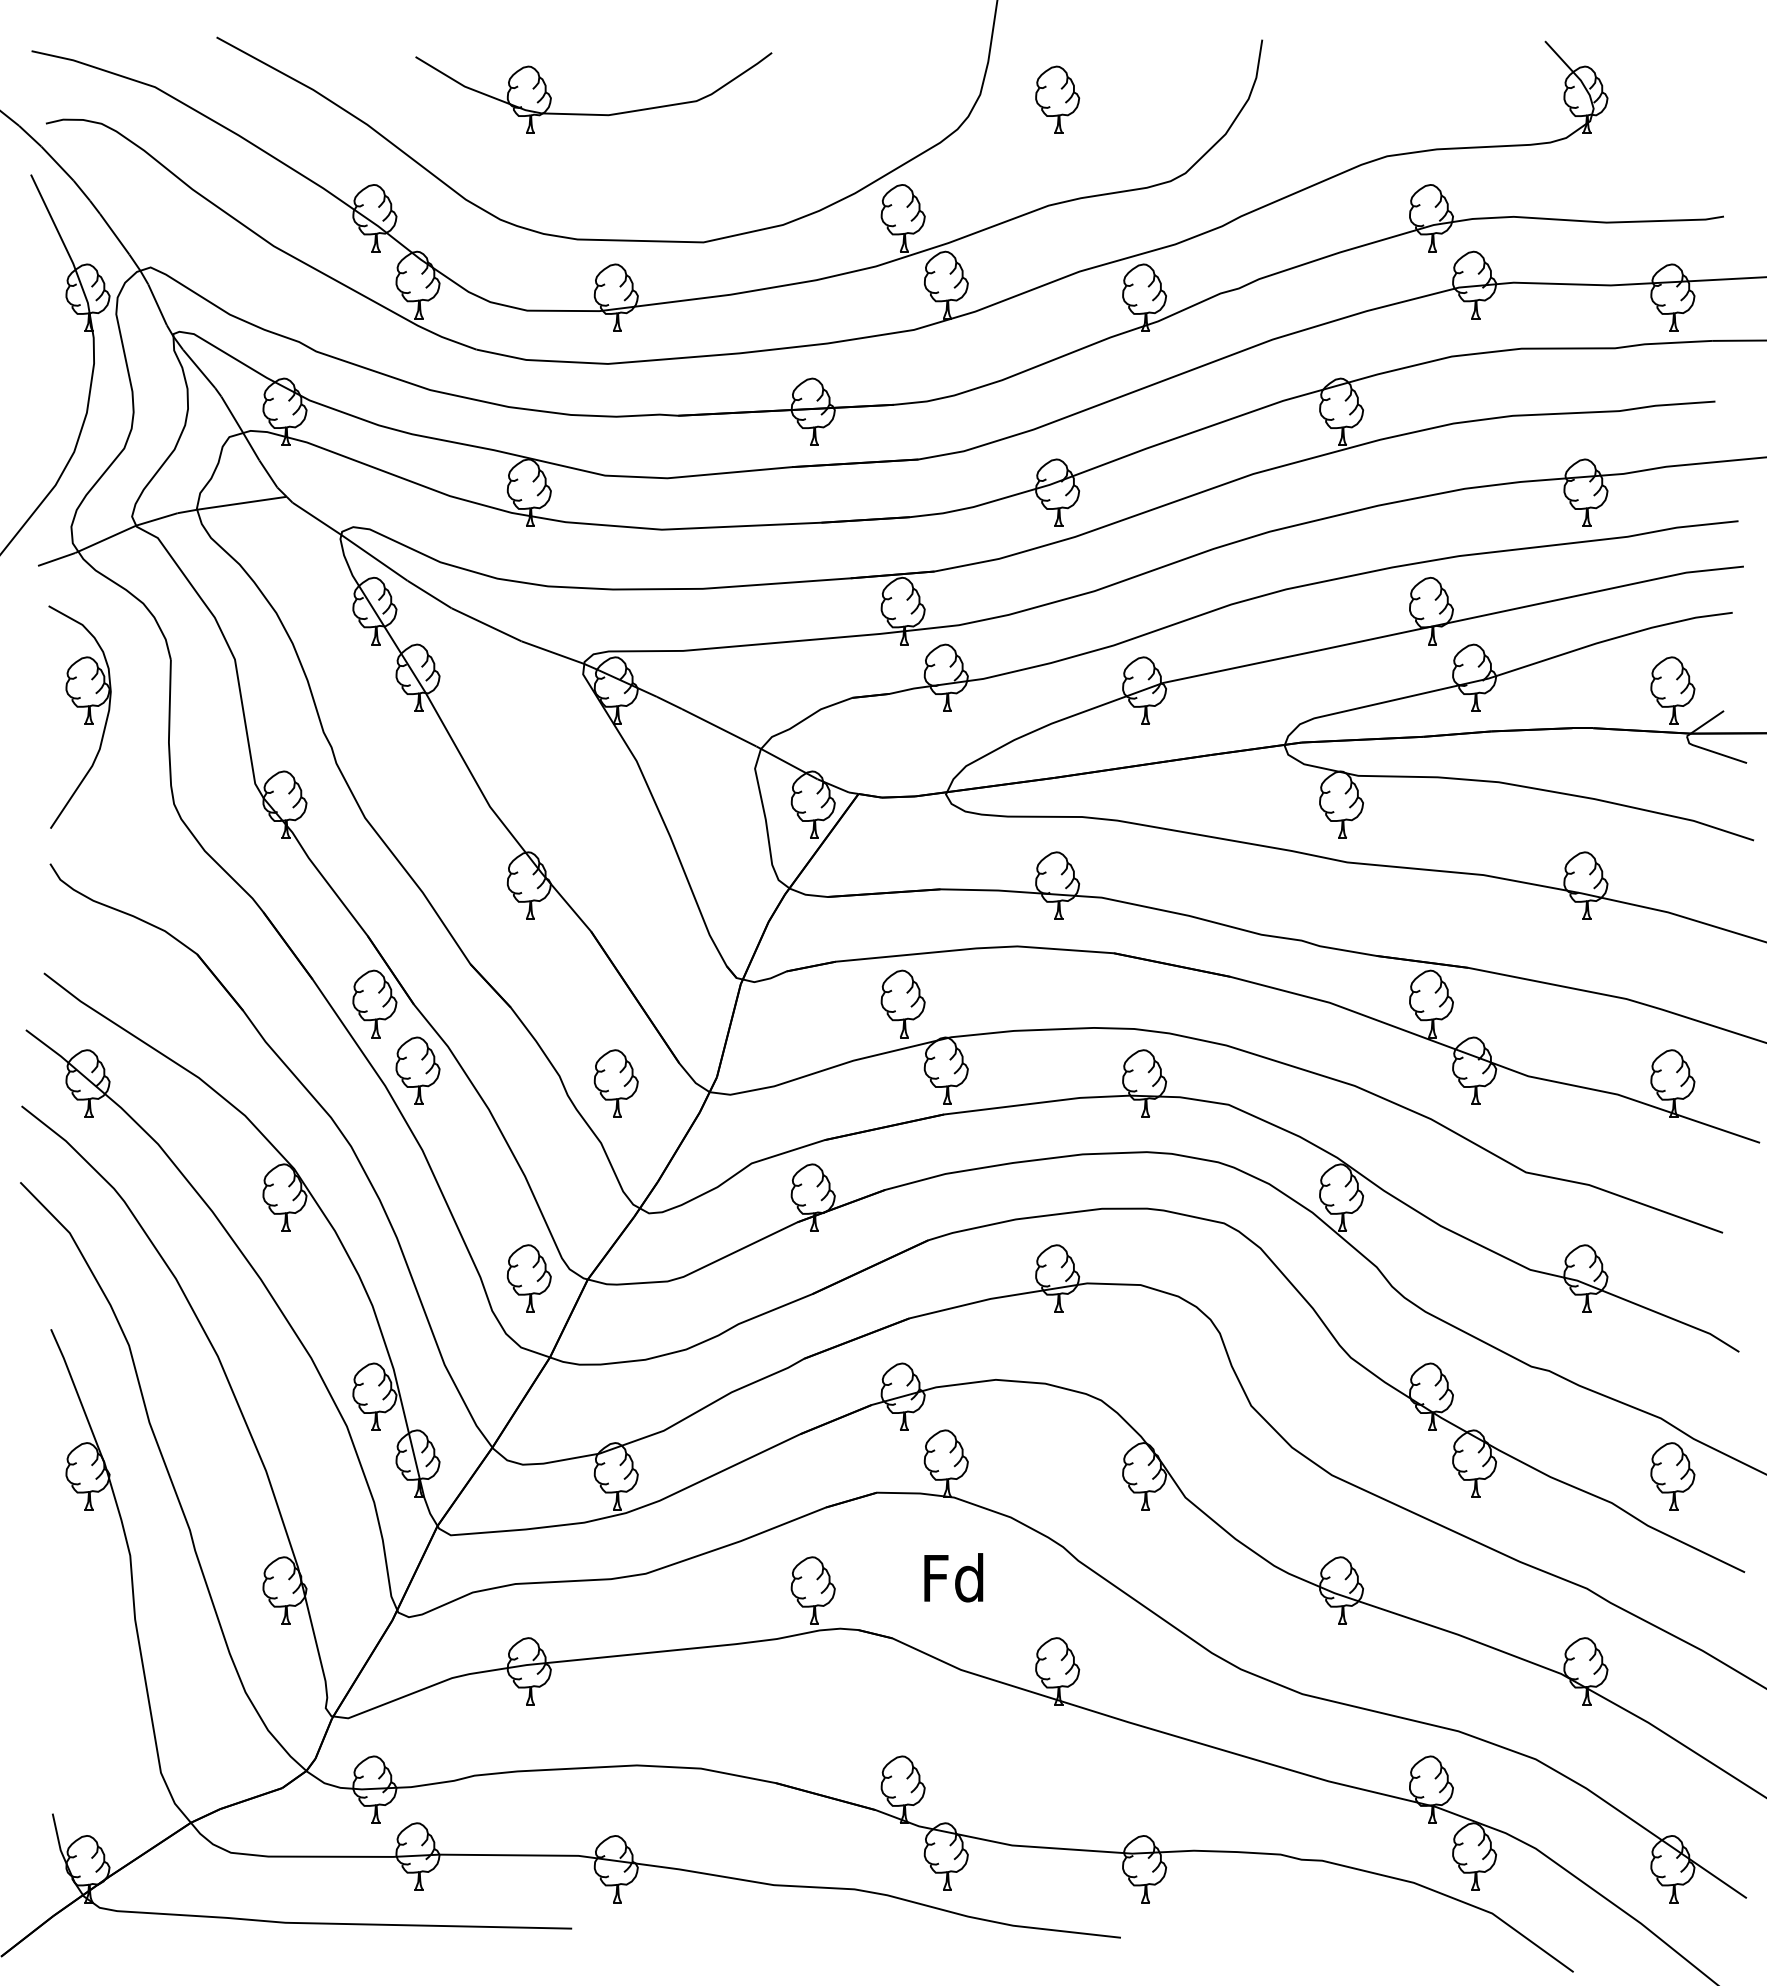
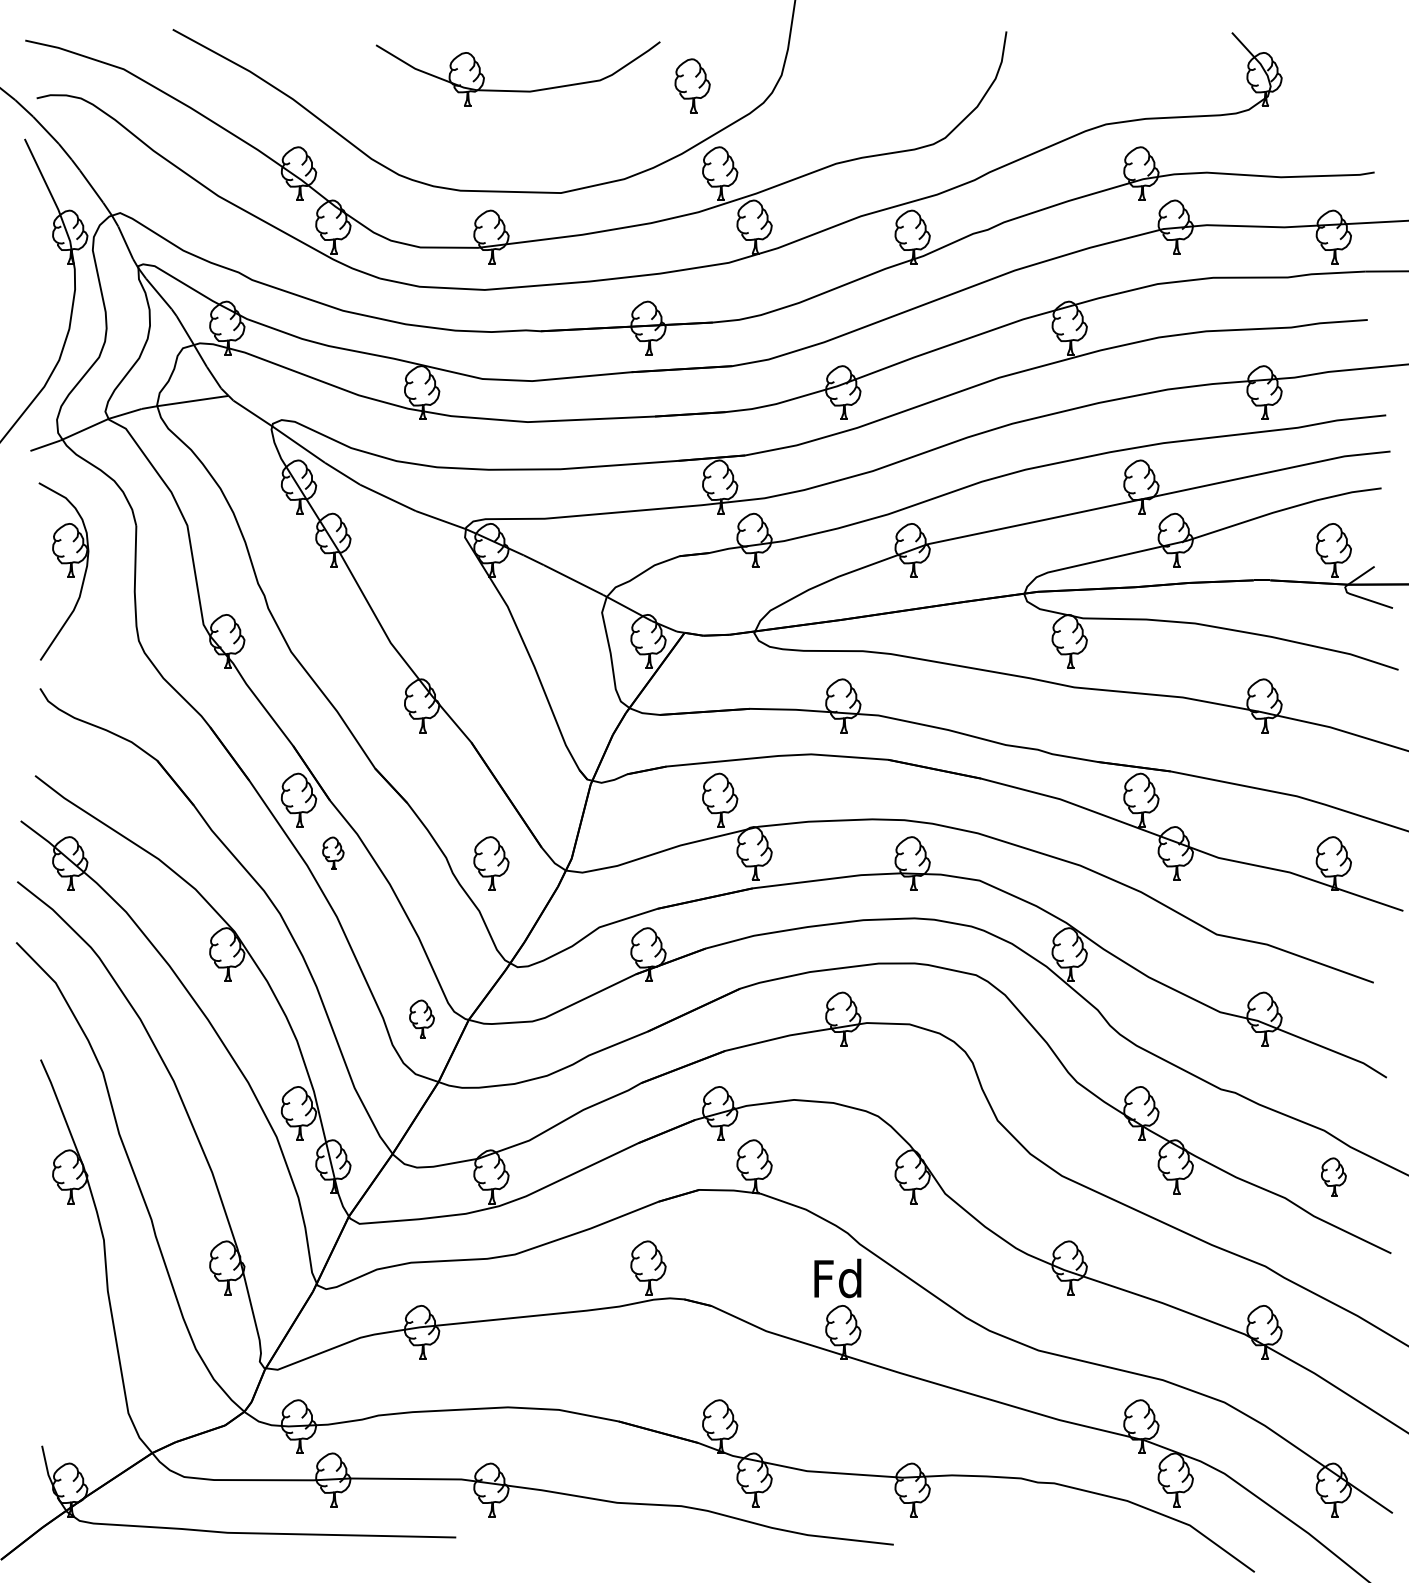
part: (1057, 99) -> (692, 85), moved
part: (593, 113) -> (517, 90), moved
part: (417, 1070) -> (332, 853), size x0.6
part: (528, 1278) -> (421, 1019), size x0.7
part: (1672, 1476) -> (1333, 1176), size x0.7
text: (953, 1577) -> (837, 1278), moved

